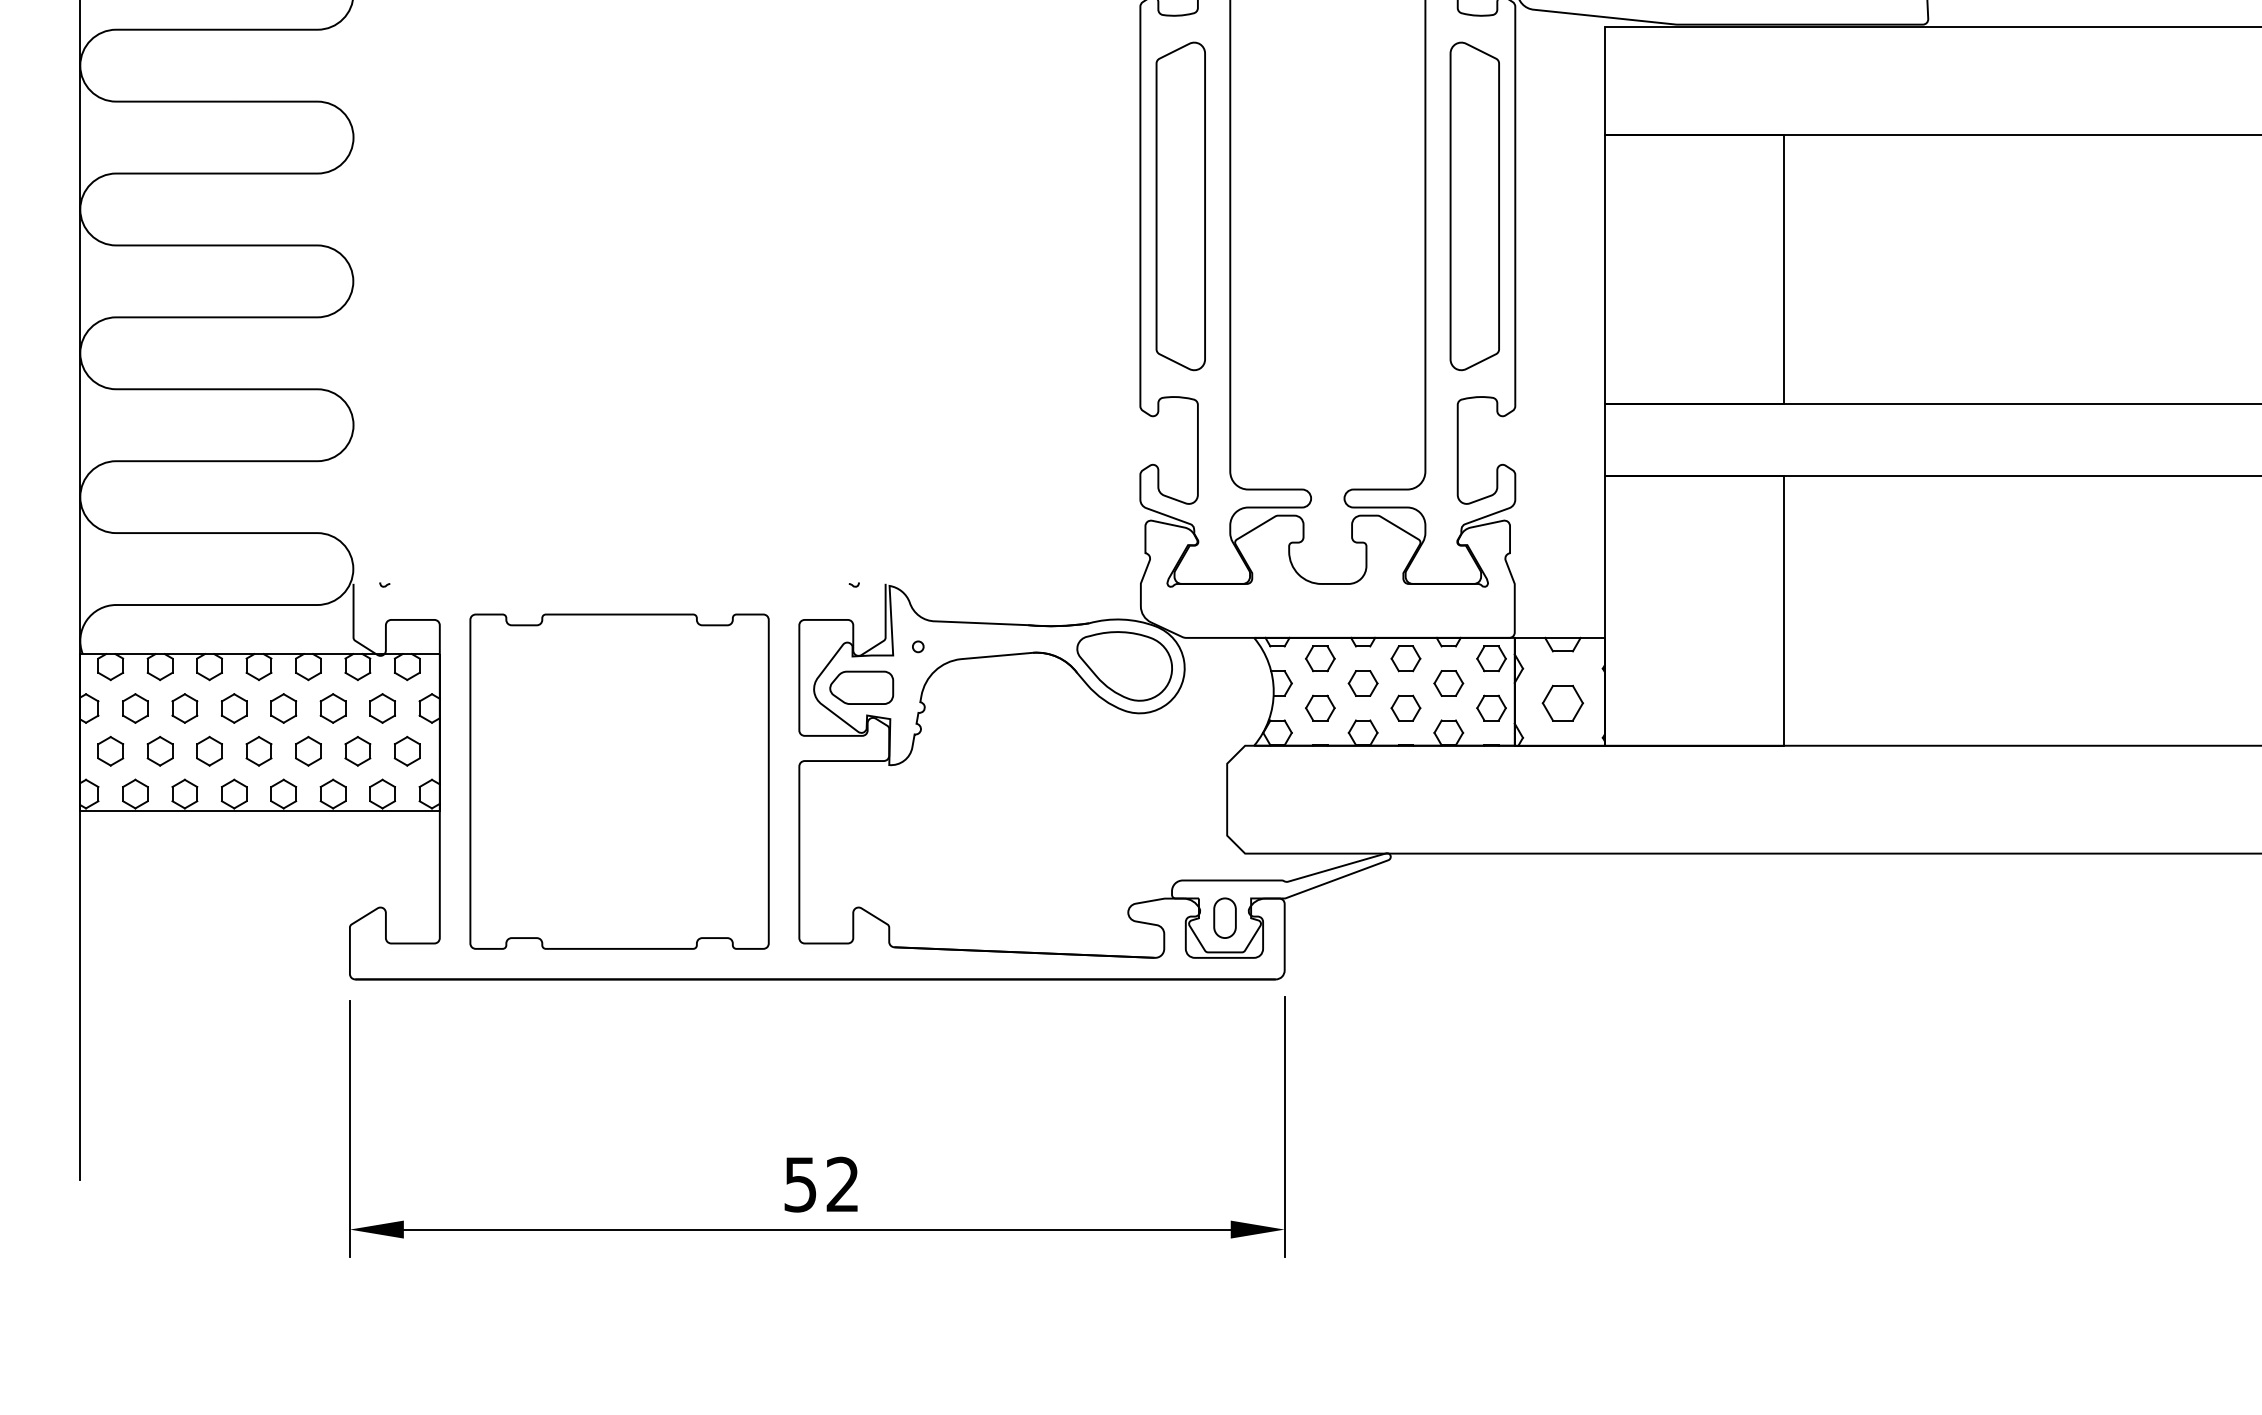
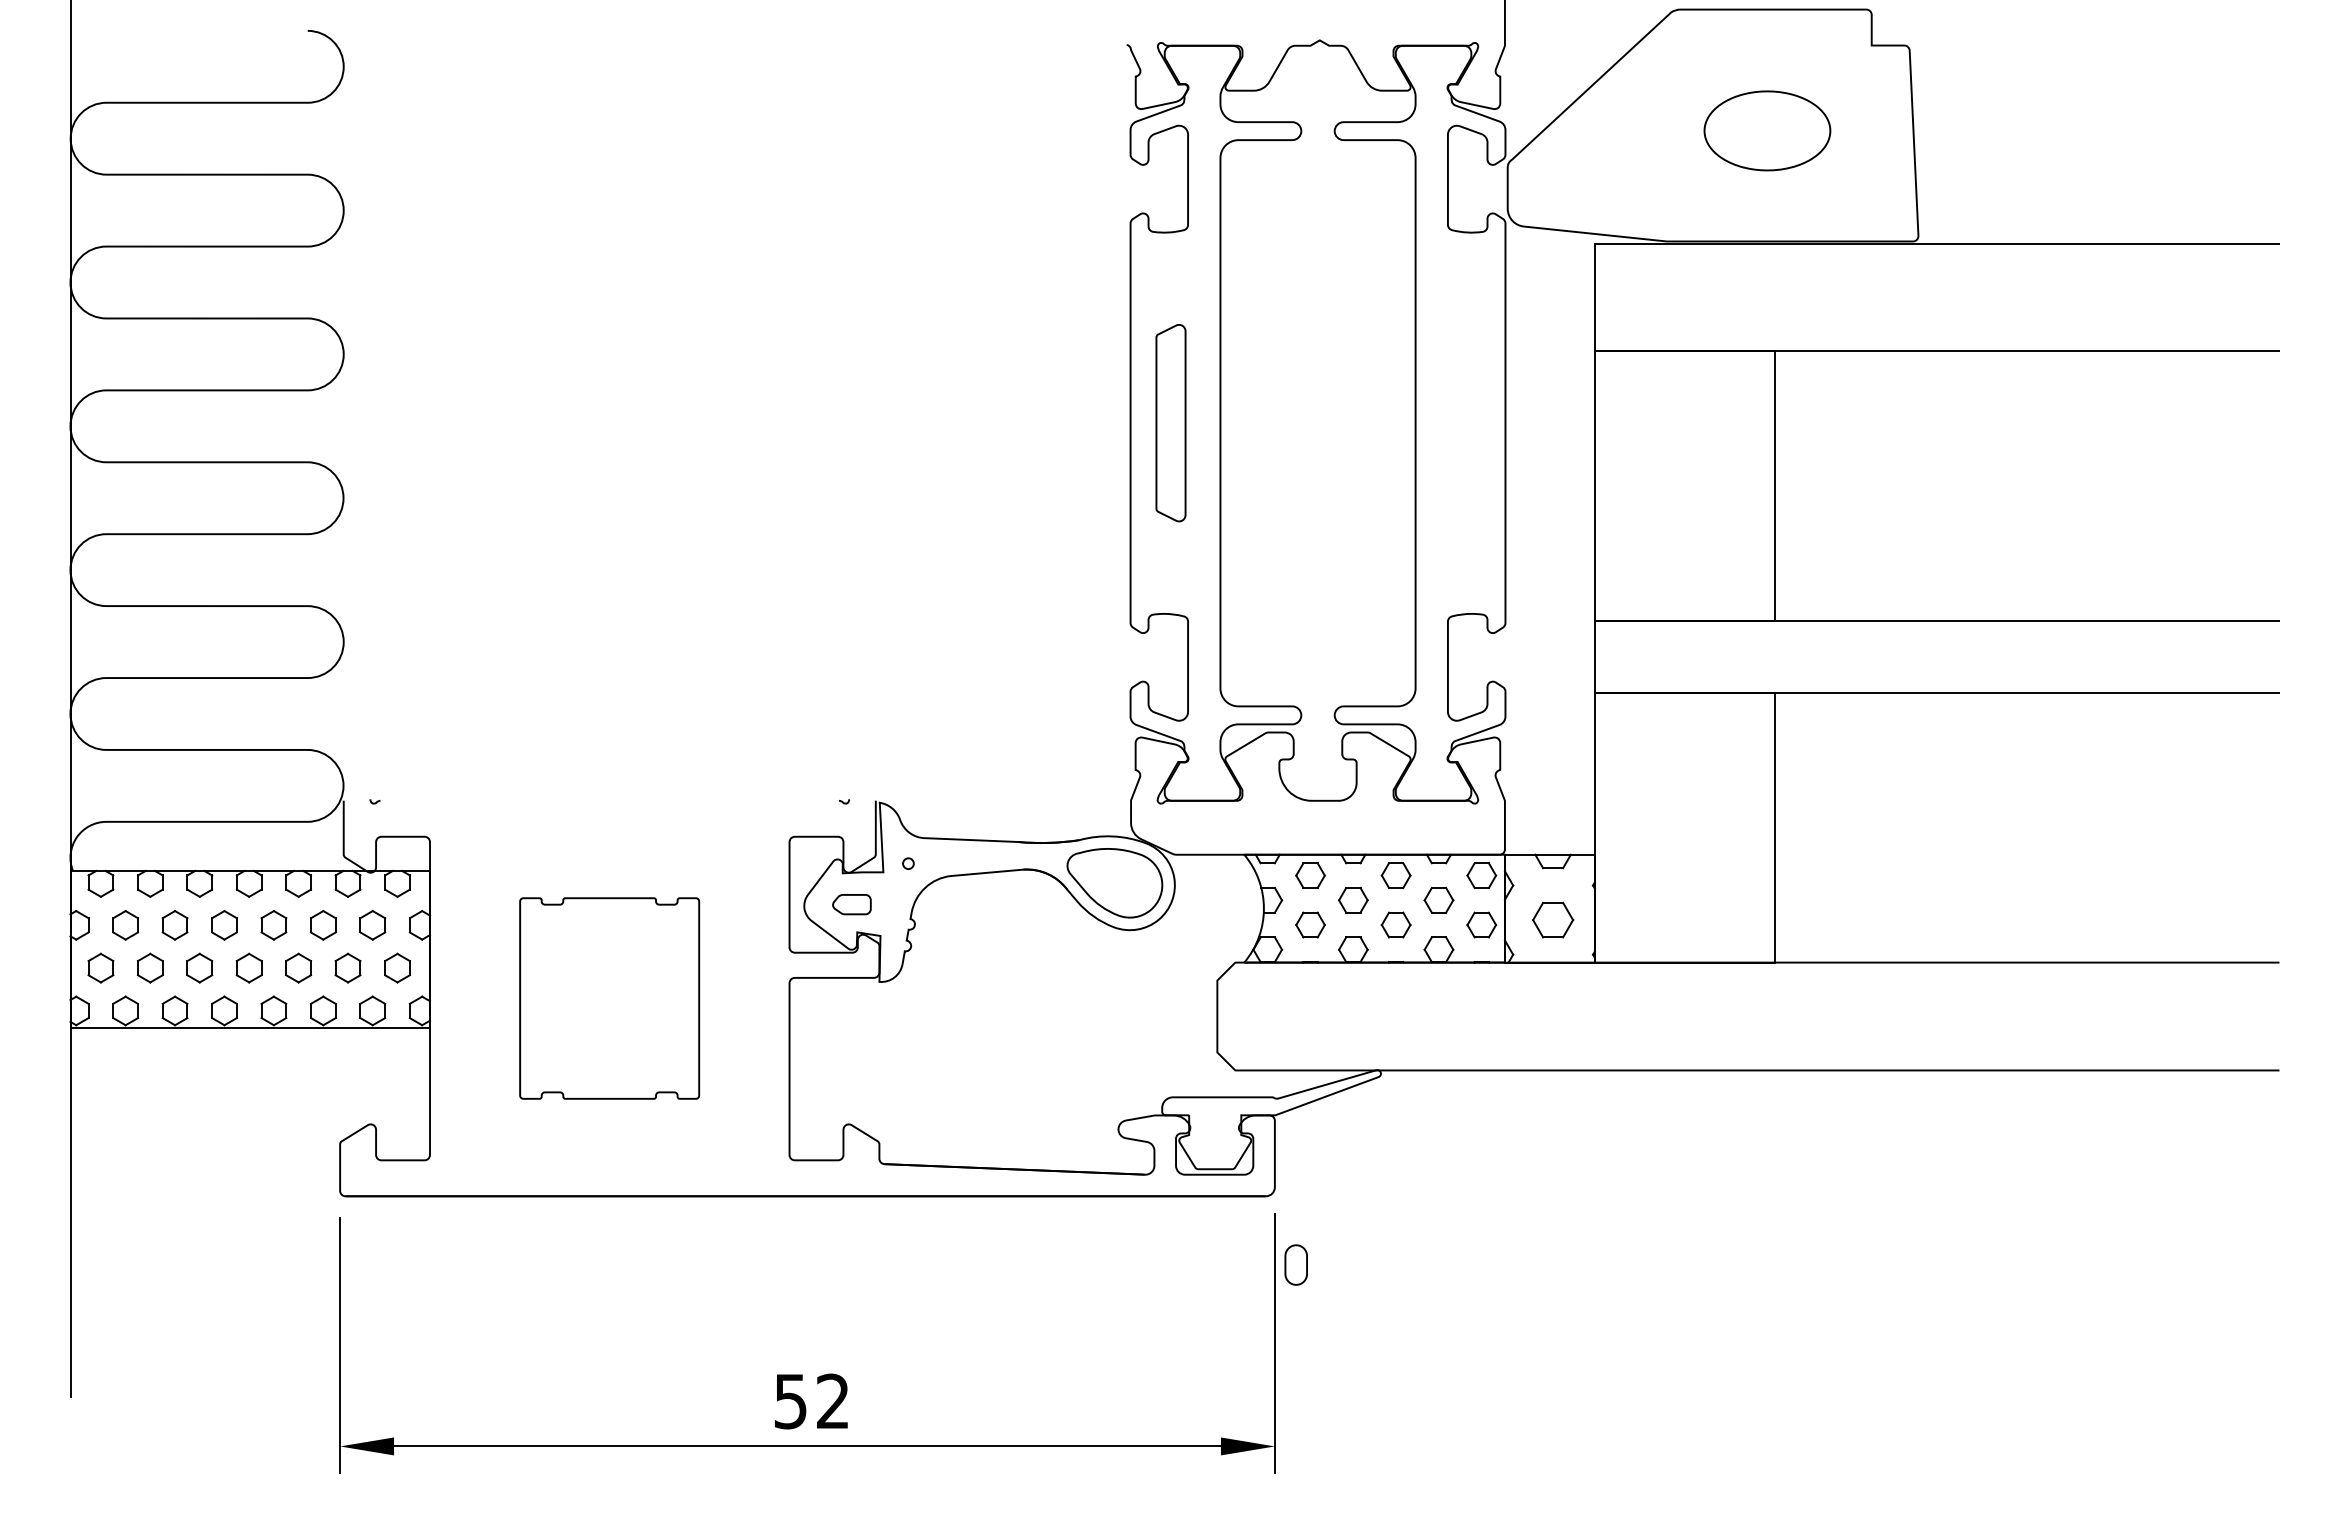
part: (1180, 205) -> (1170, 422), size x0.6
part: (1474, 205) -> (1464, 422), removed
part: (861, 687) -> (851, 904), size x0.6
part: (619, 781) -> (609, 998), size x0.6
part: (1224, 917) -> (1295, 1264), moved

